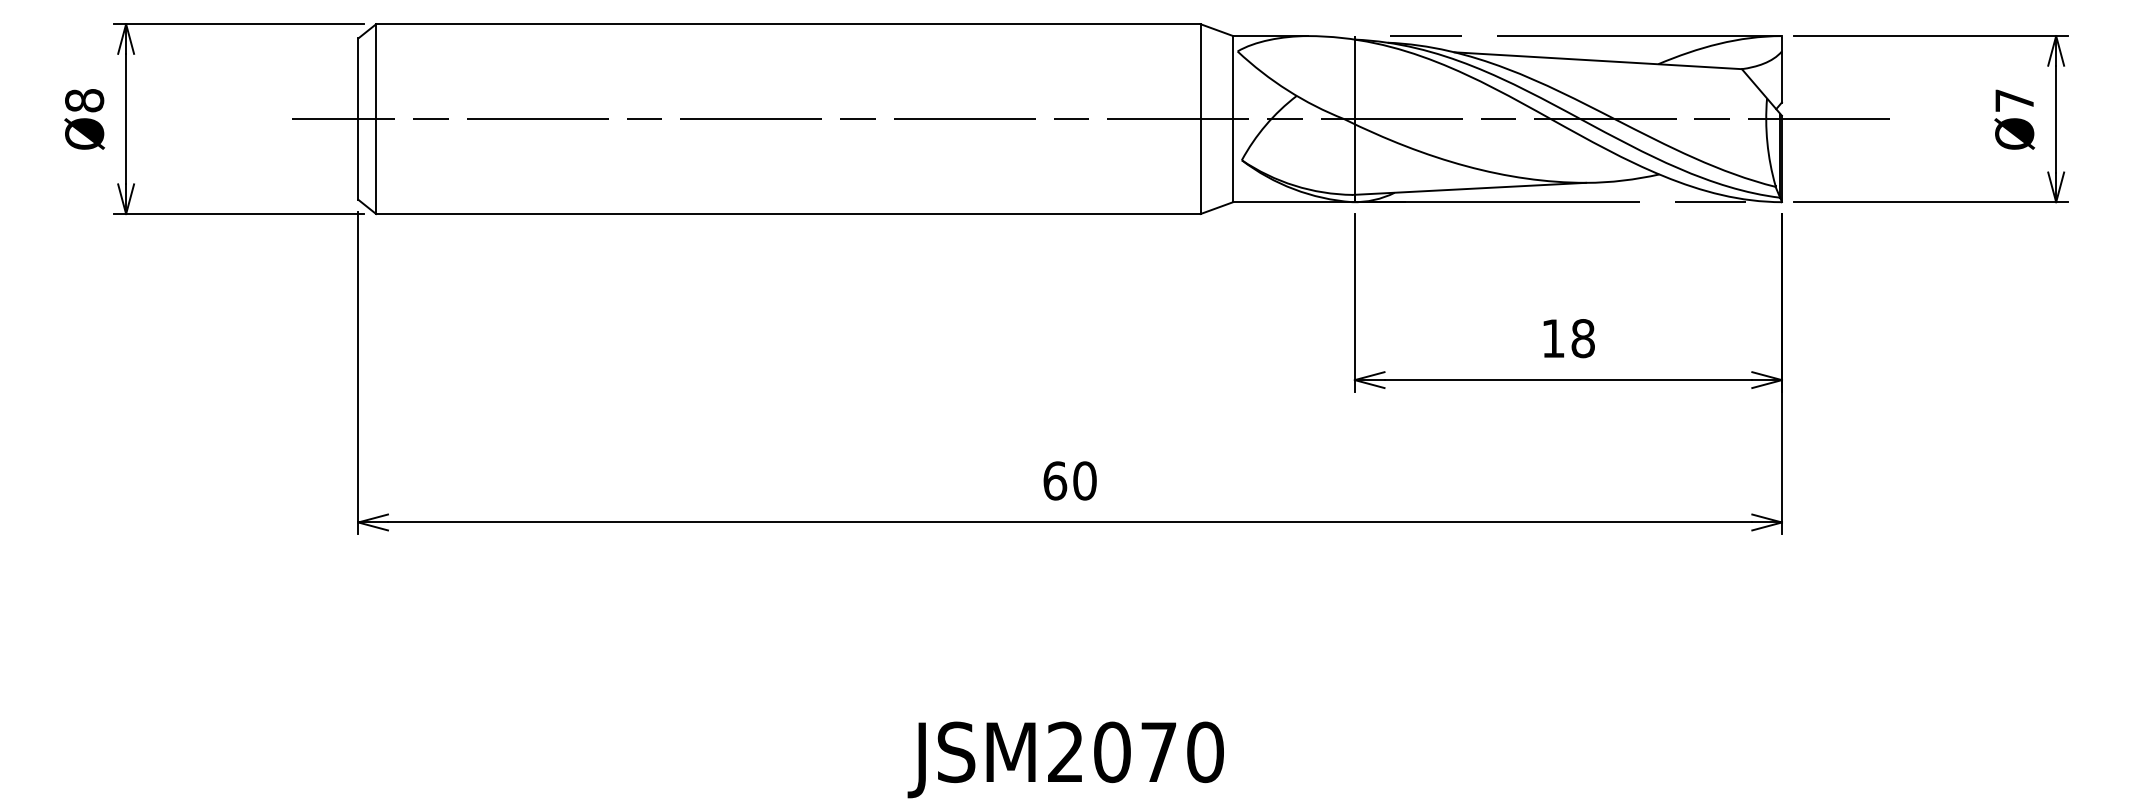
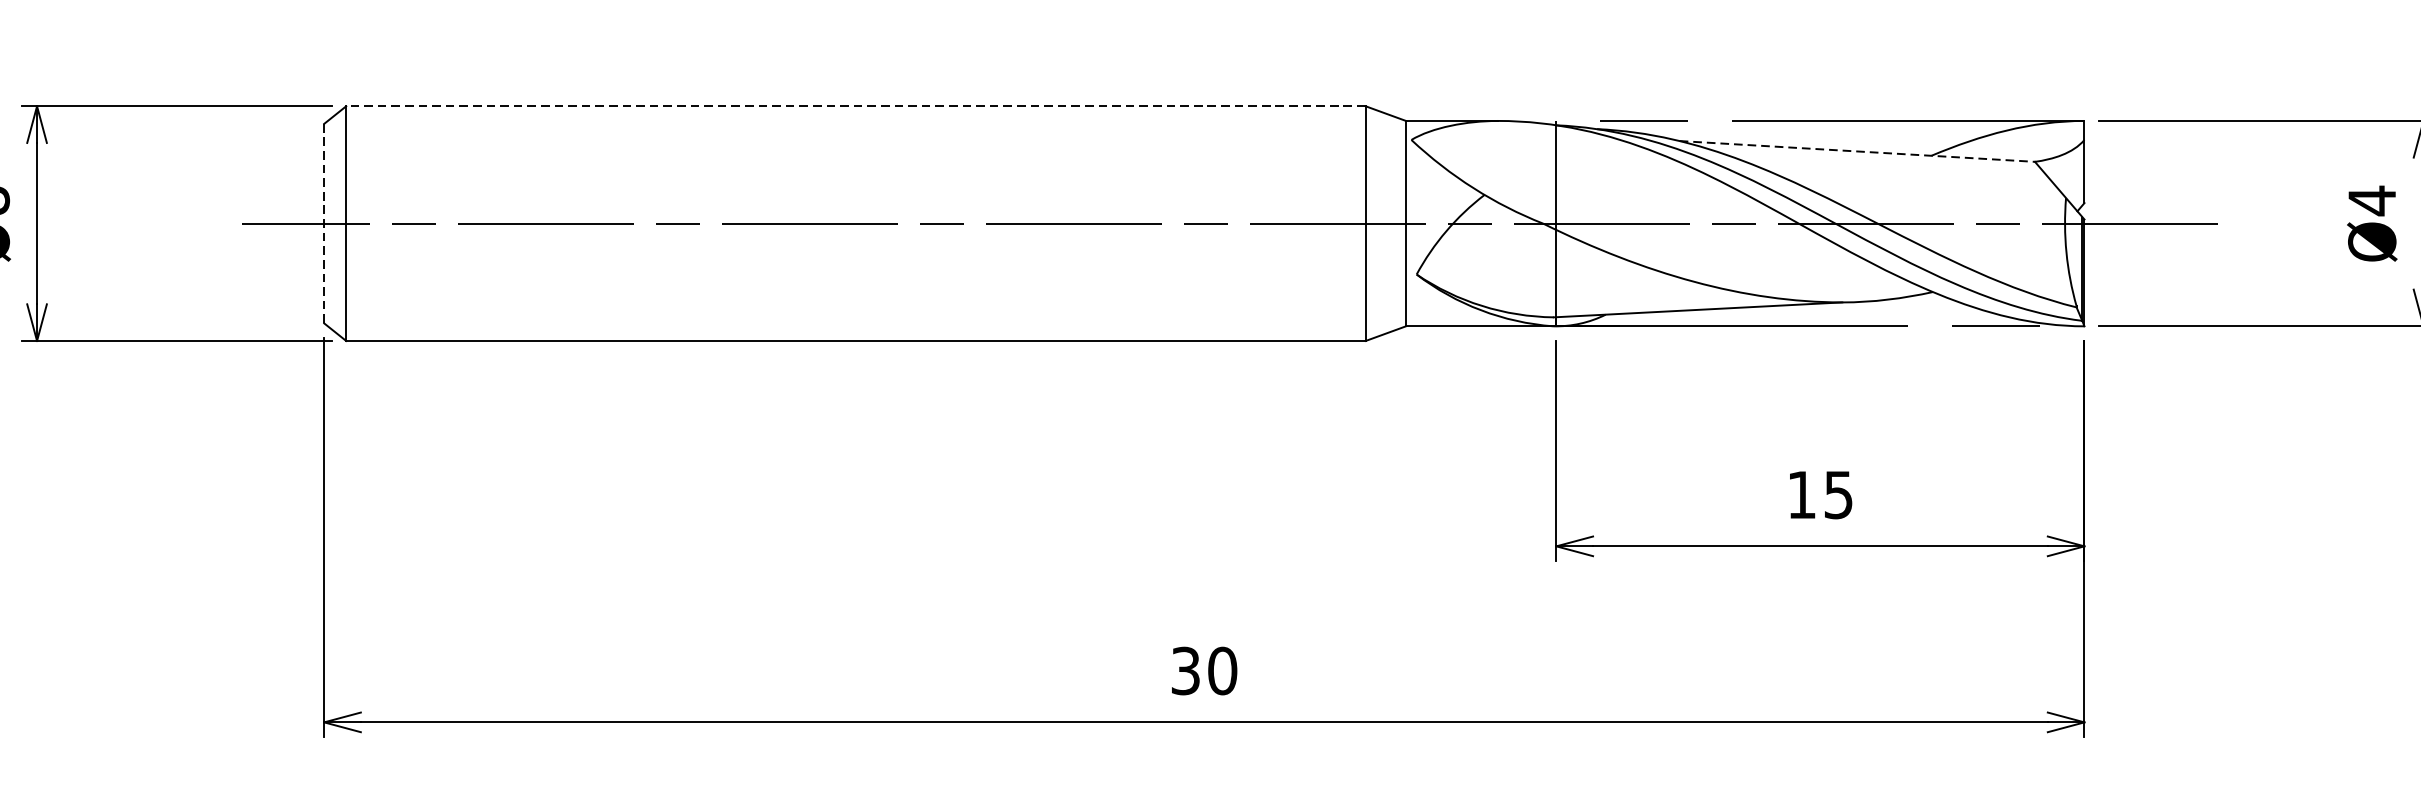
line: (787, 24) -> (854, 106), solid -> dashed
line: (1598, 60) -> (1857, 151), solid -> dashed
text: (2014, 100) -> (2372, 200), Ø7 -> Ø4
line: (358, 119) -> (324, 224), solid -> dashed
text: (1582, 338) -> (1837, 494), 18 -> 15
text: (1055, 480) -> (1186, 670), 60 -> 30

